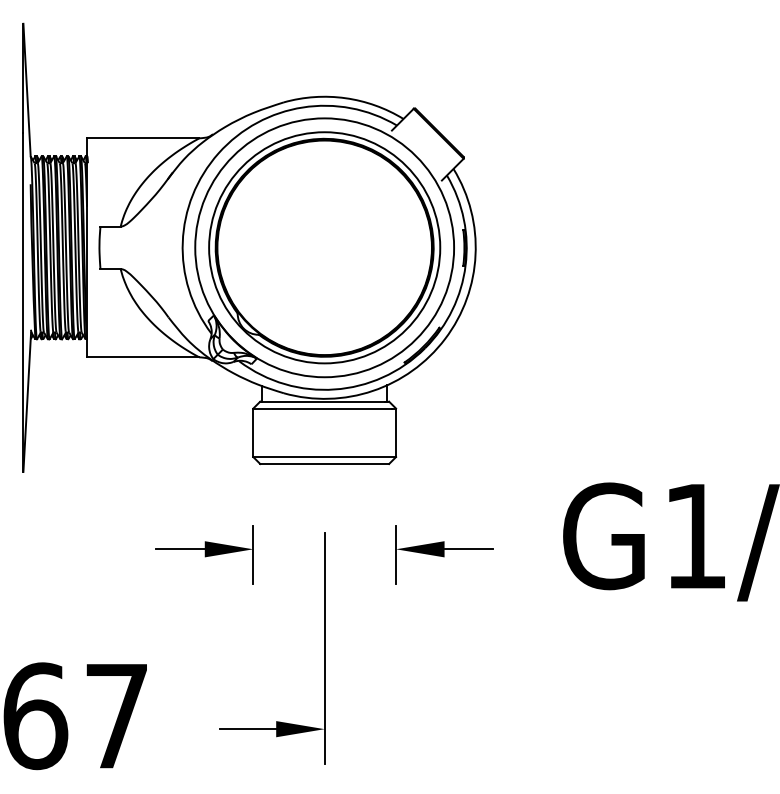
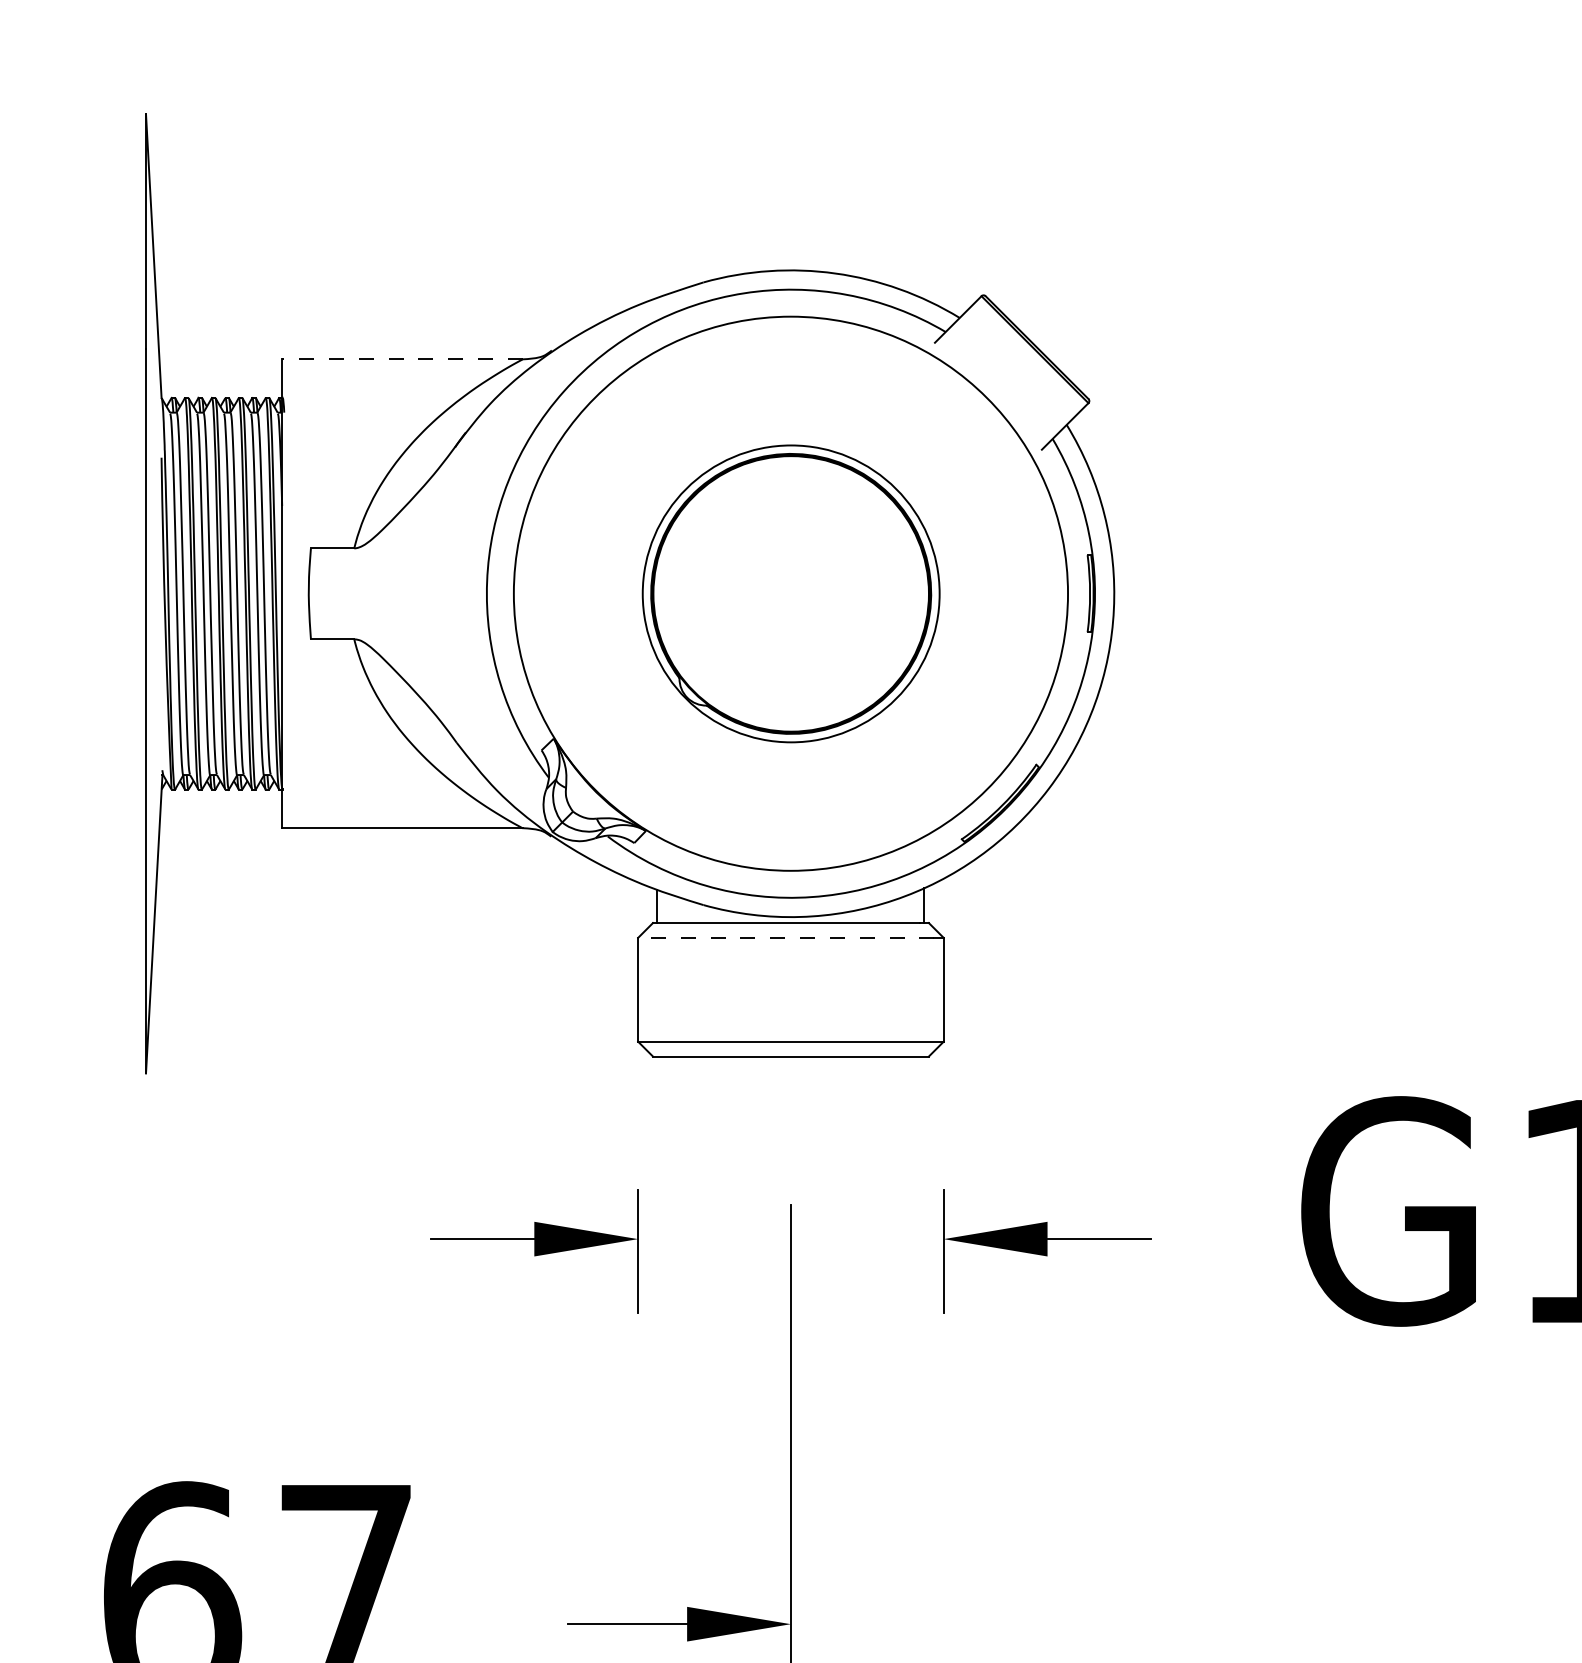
line: (142, 138) -> (400, 359), solid -> dashed
part: (324, 247) -> (790, 593), size x0.6
line: (322, 408) -> (786, 937), solid -> dashed

